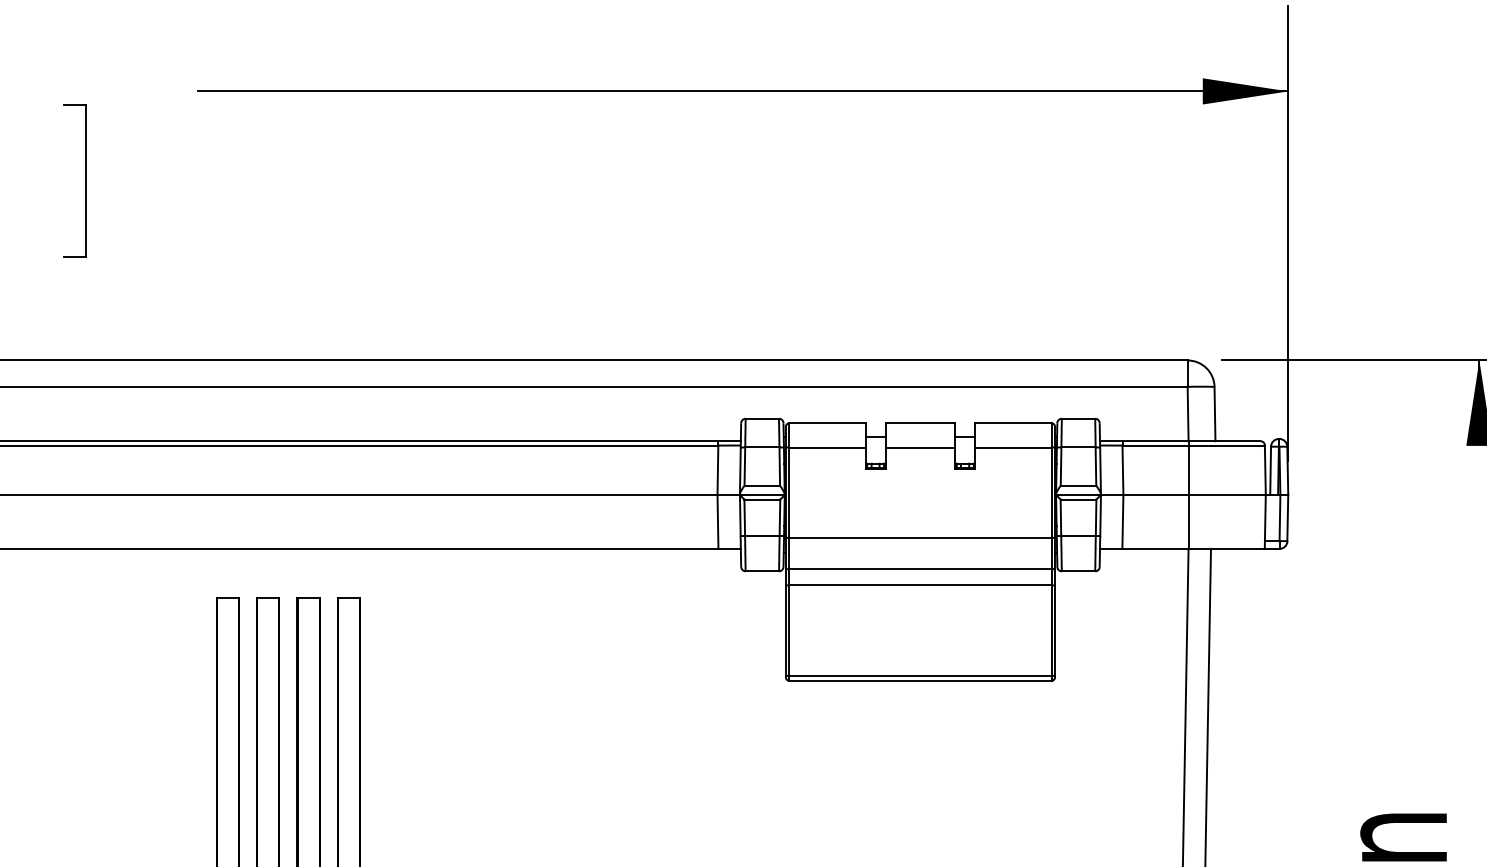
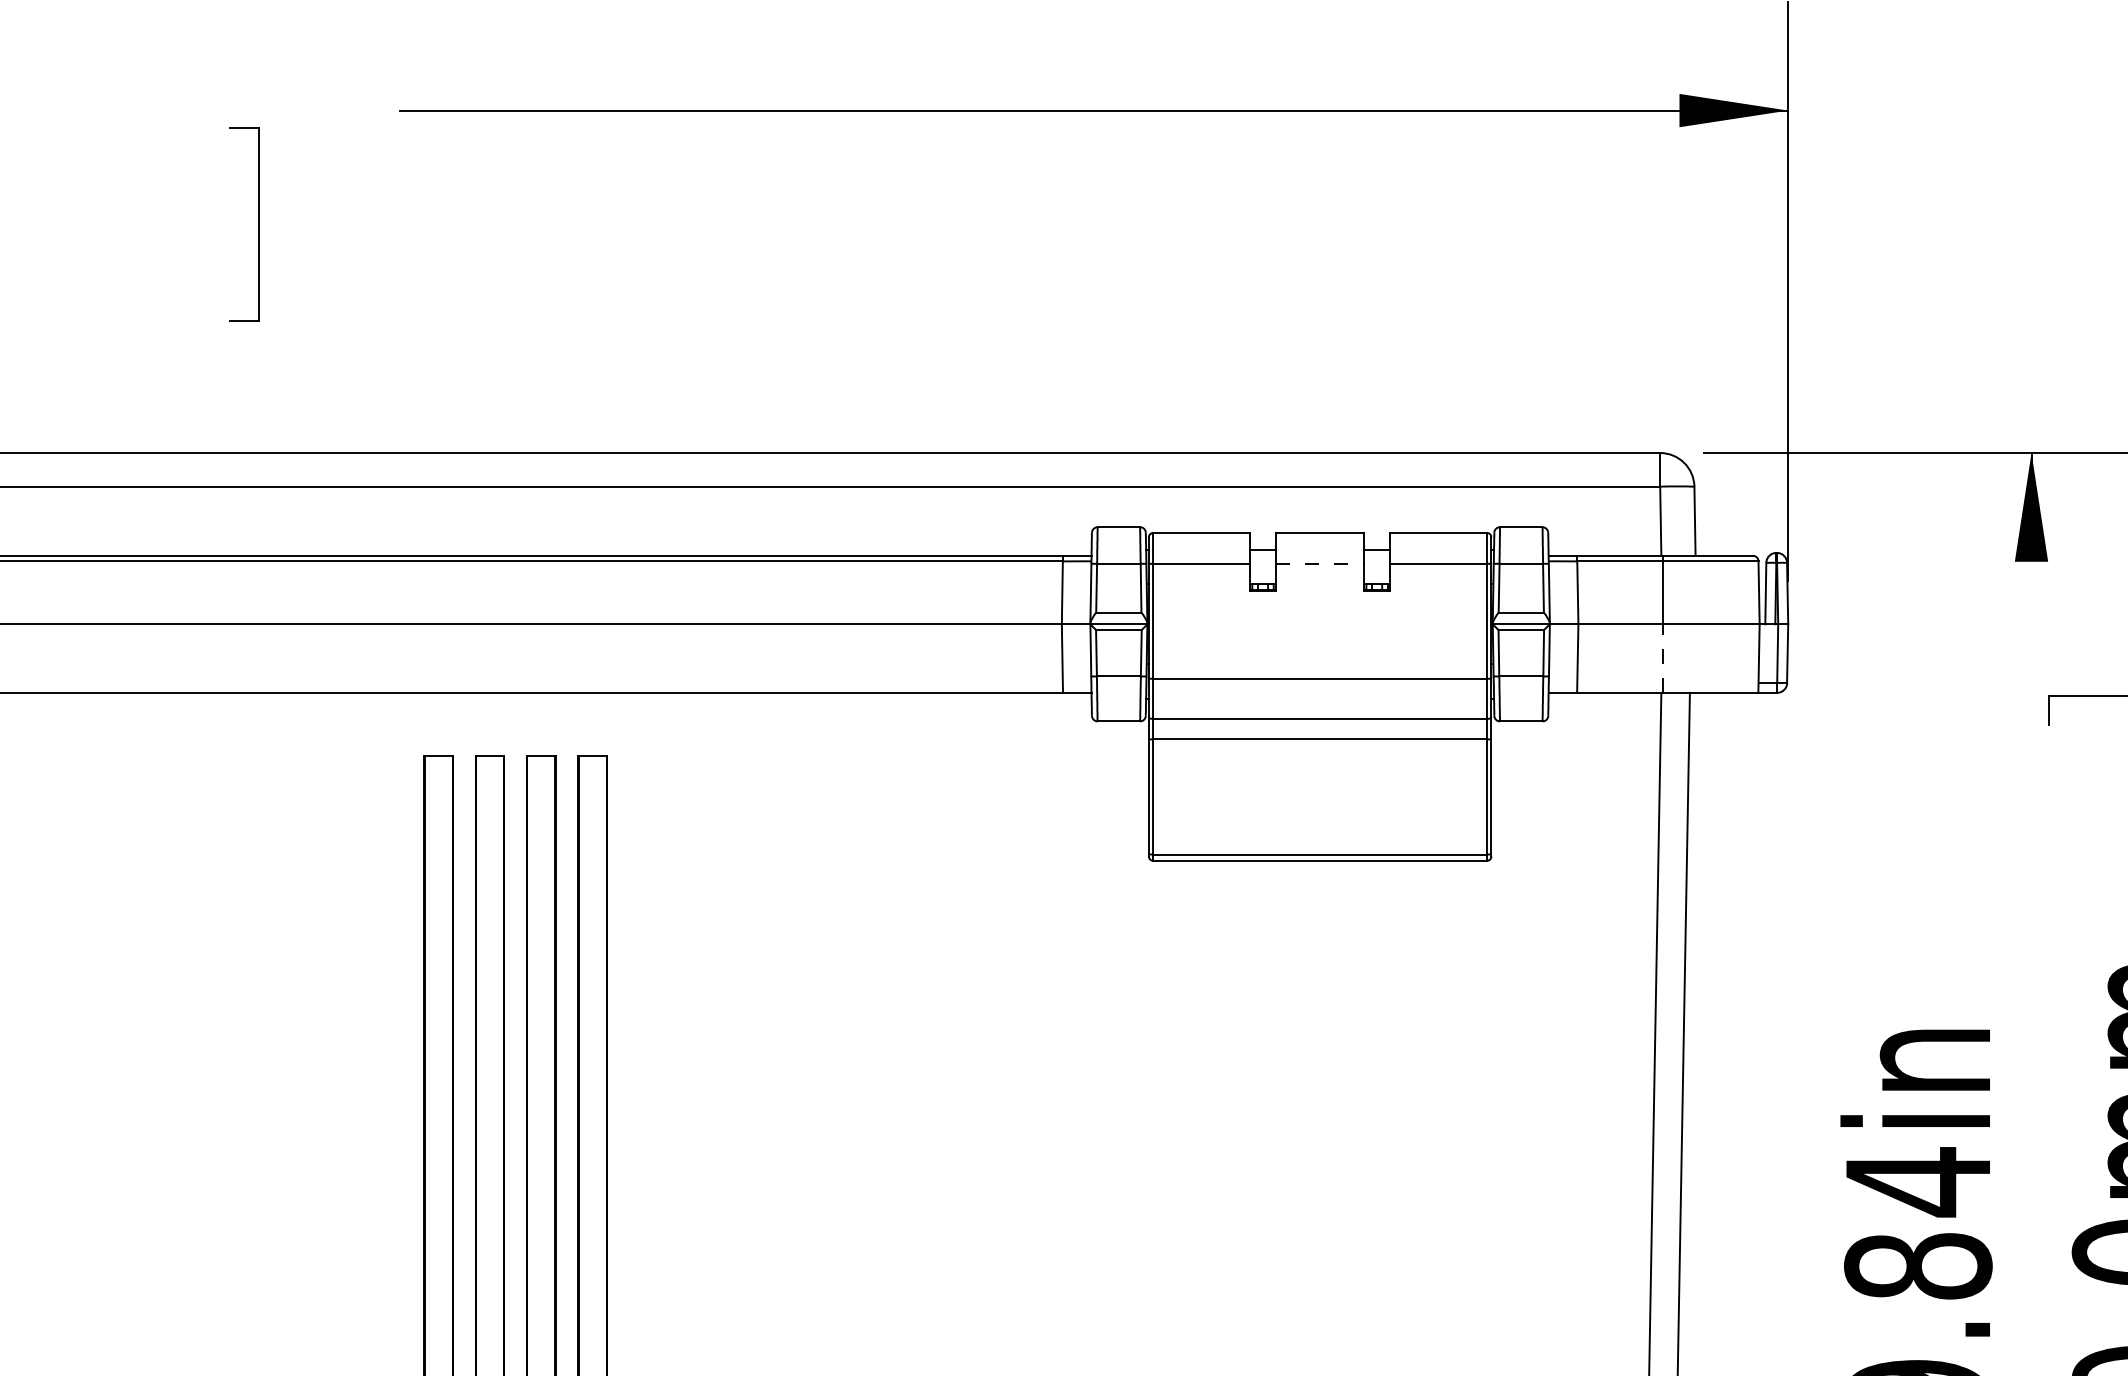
line: (920, 447) -> (1320, 563), solid -> dashed
line: (1189, 521) -> (1662, 658), solid -> dashed

